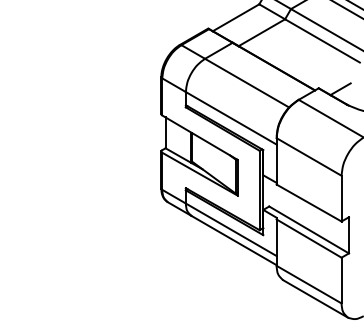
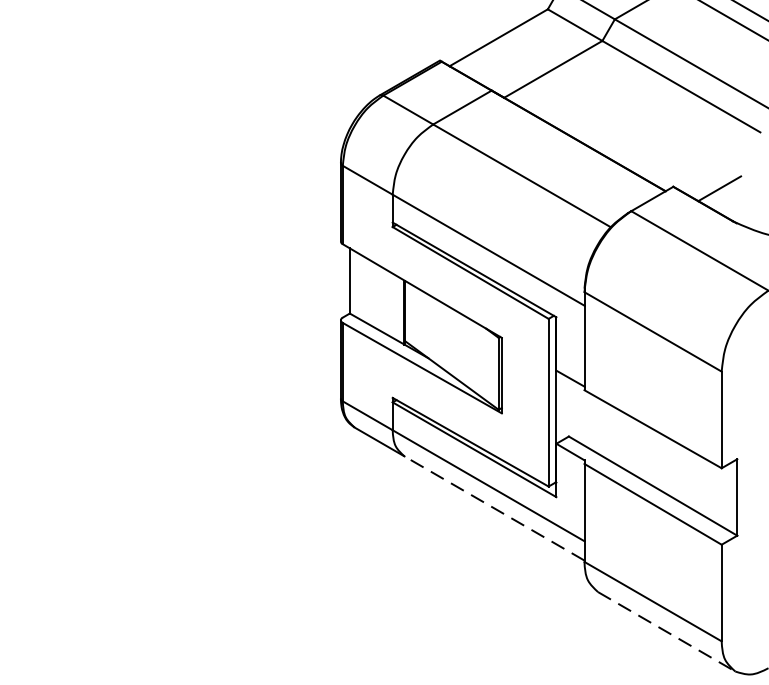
line: (233, 240) -> (493, 508), solid -> dashed
line: (315, 298) -> (666, 630), solid -> dashed

